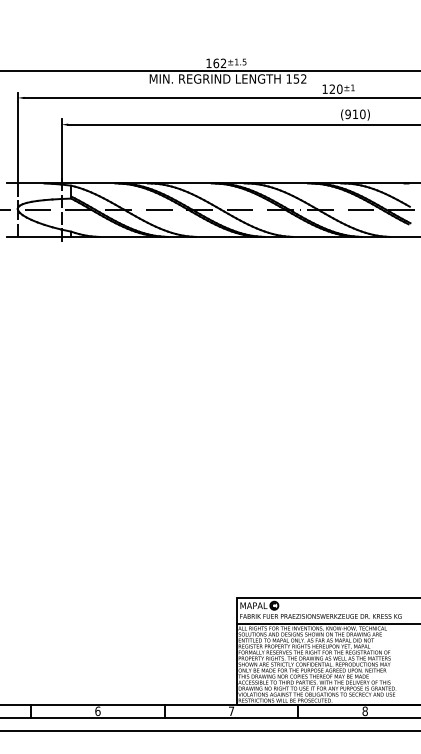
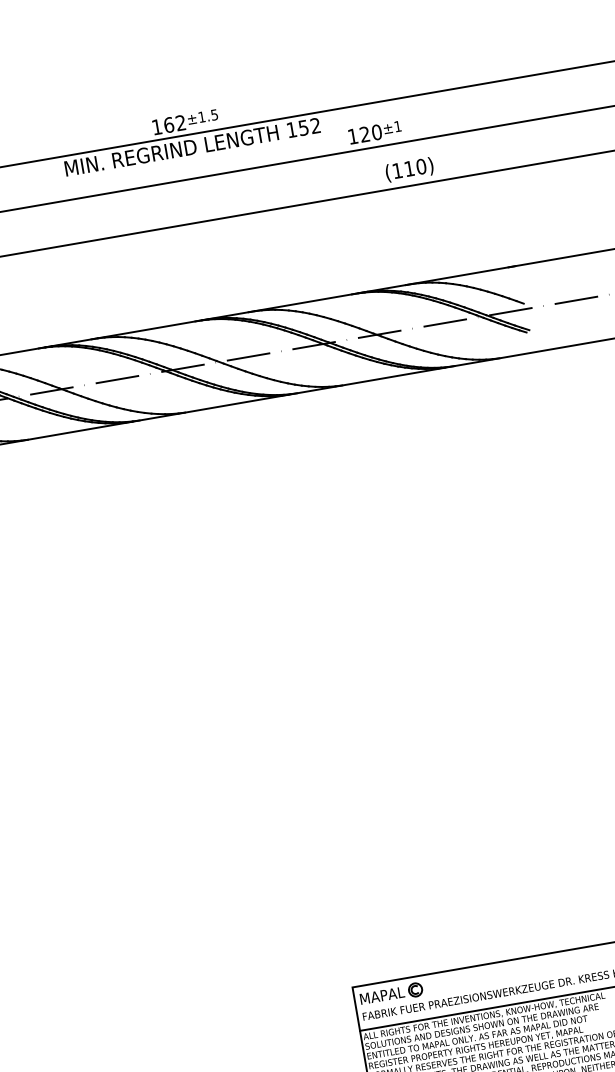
text: (347, 114) -> (396, 171), (910) -> (110)

